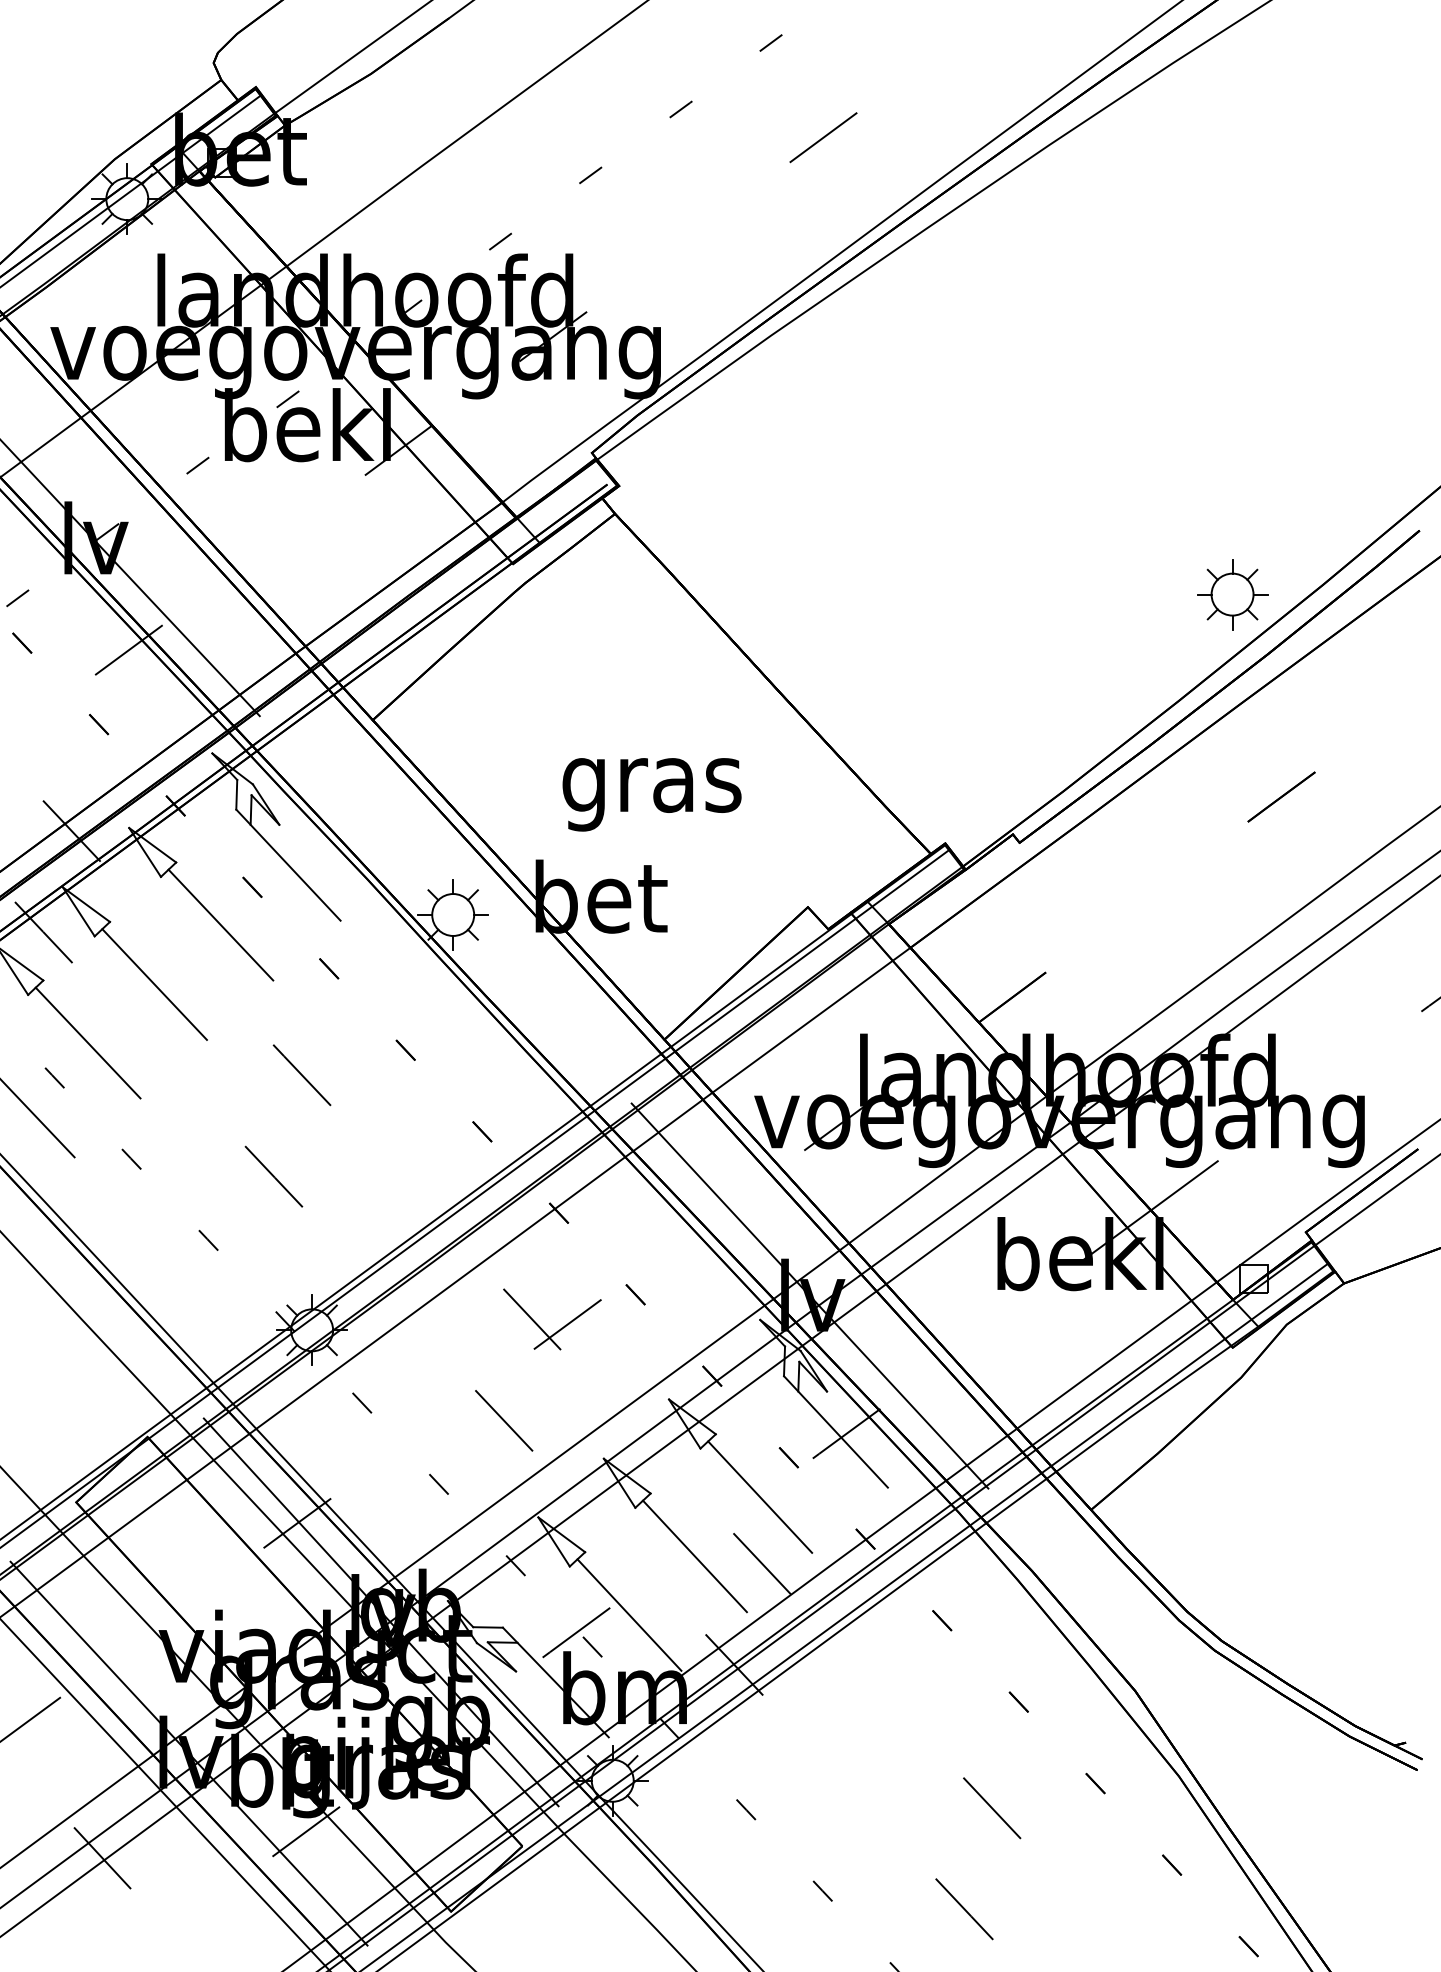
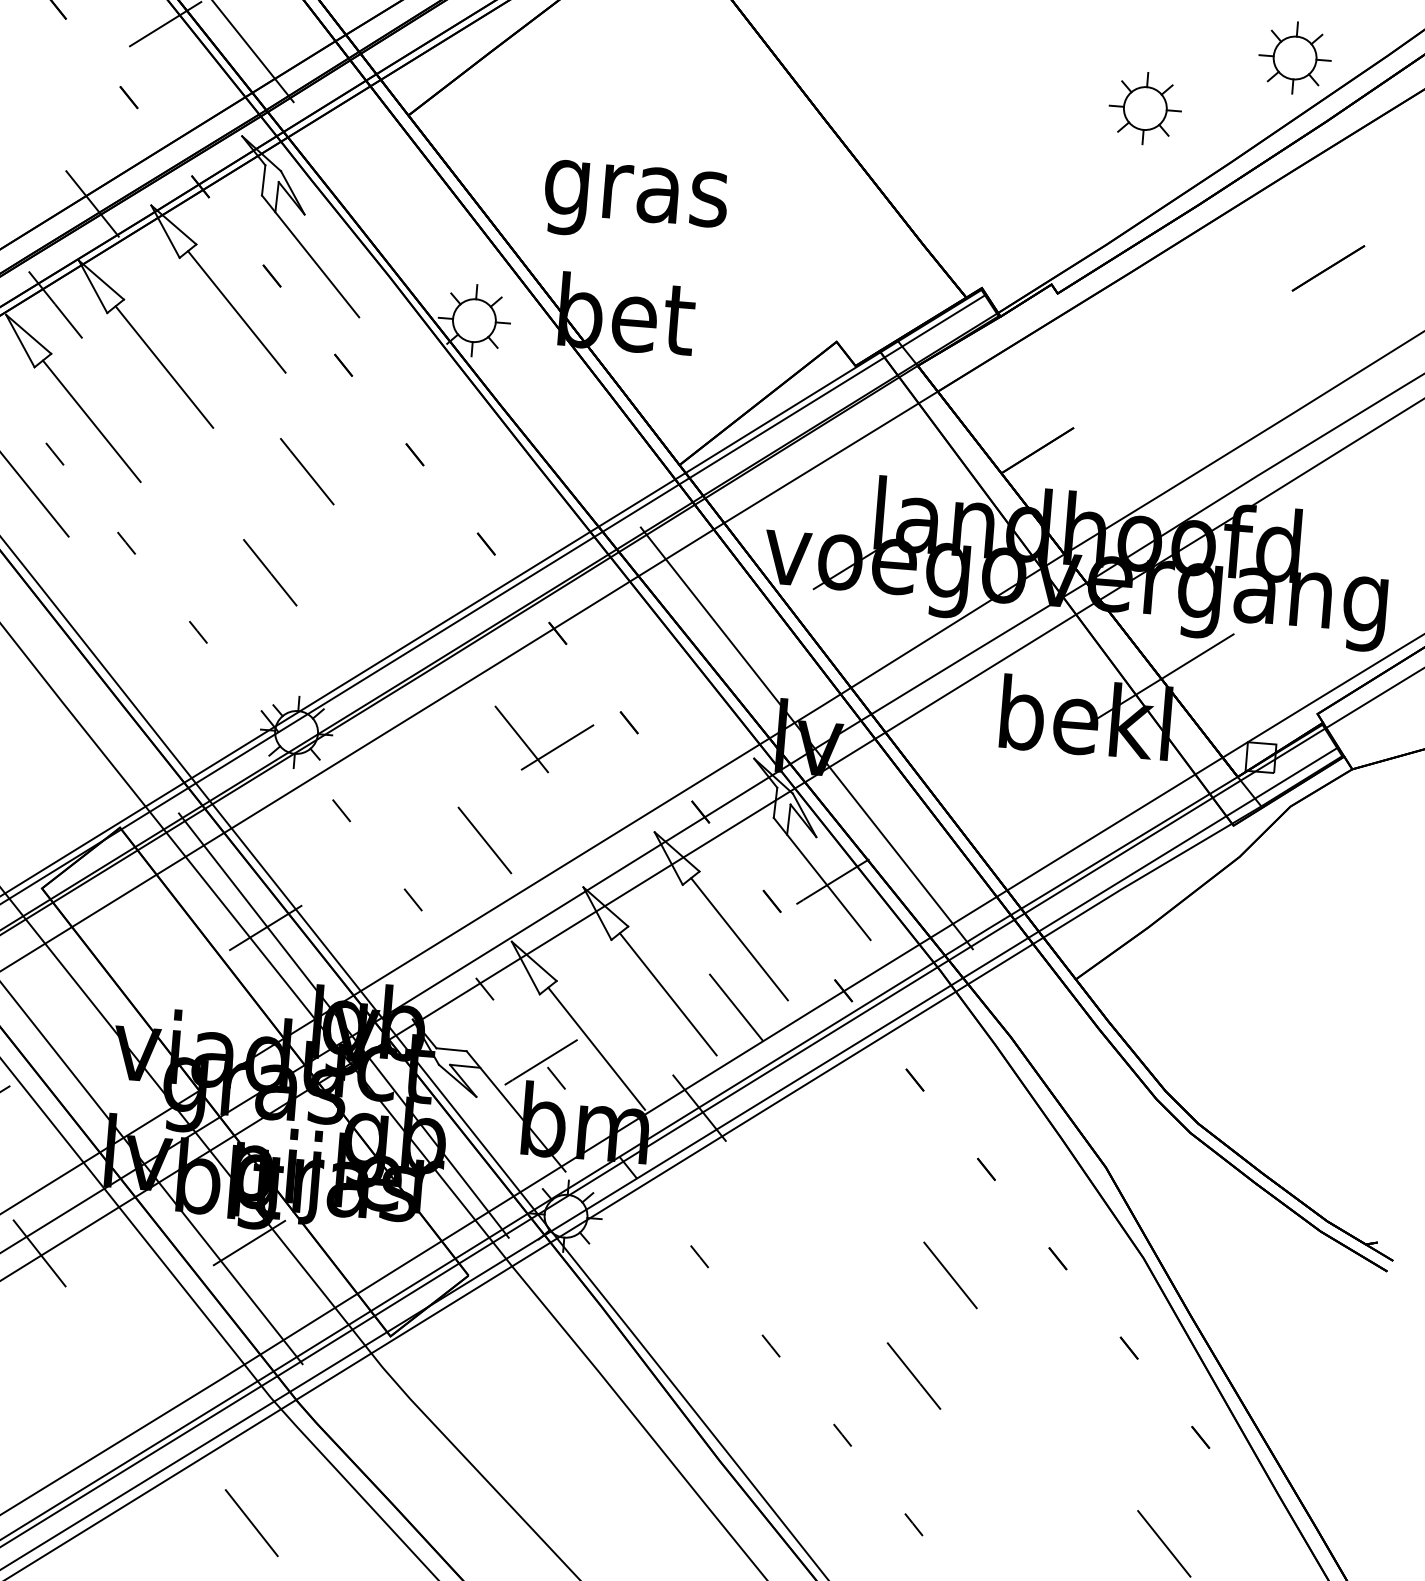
part: (1090, 655) -> (1145, 108), added
text: (651, 794) -> (635, 202), moved

